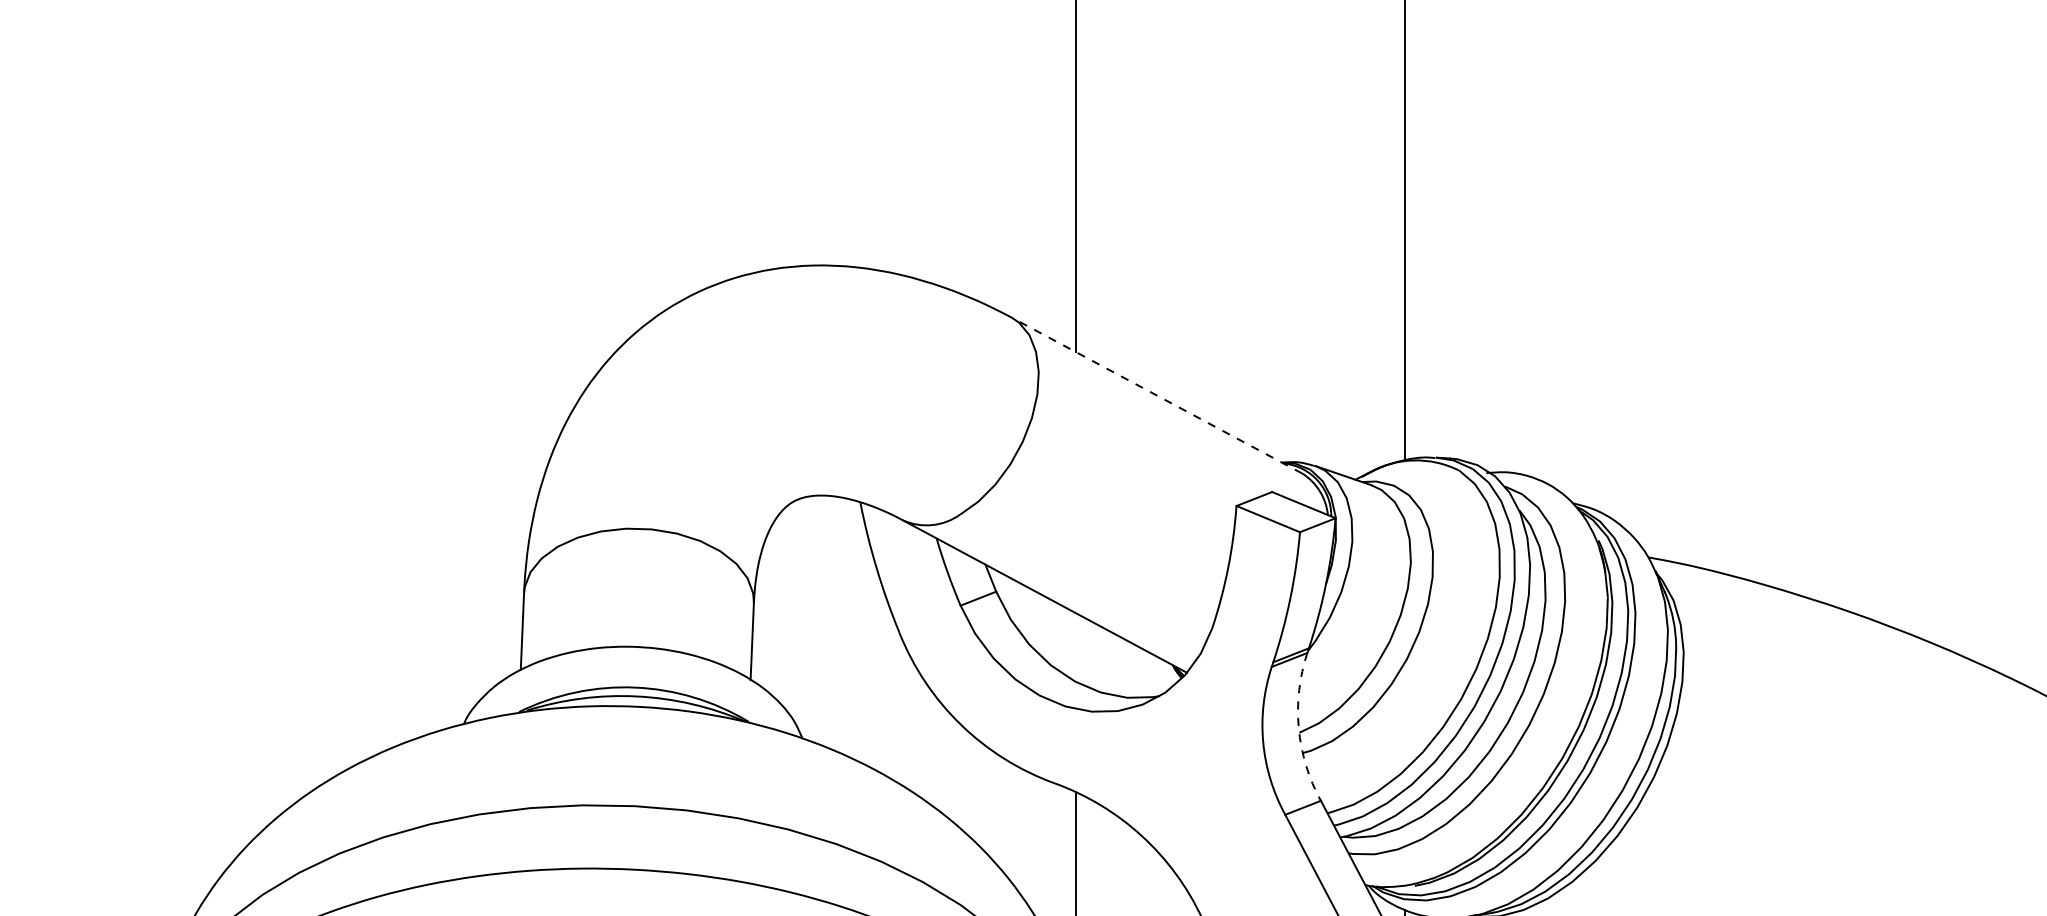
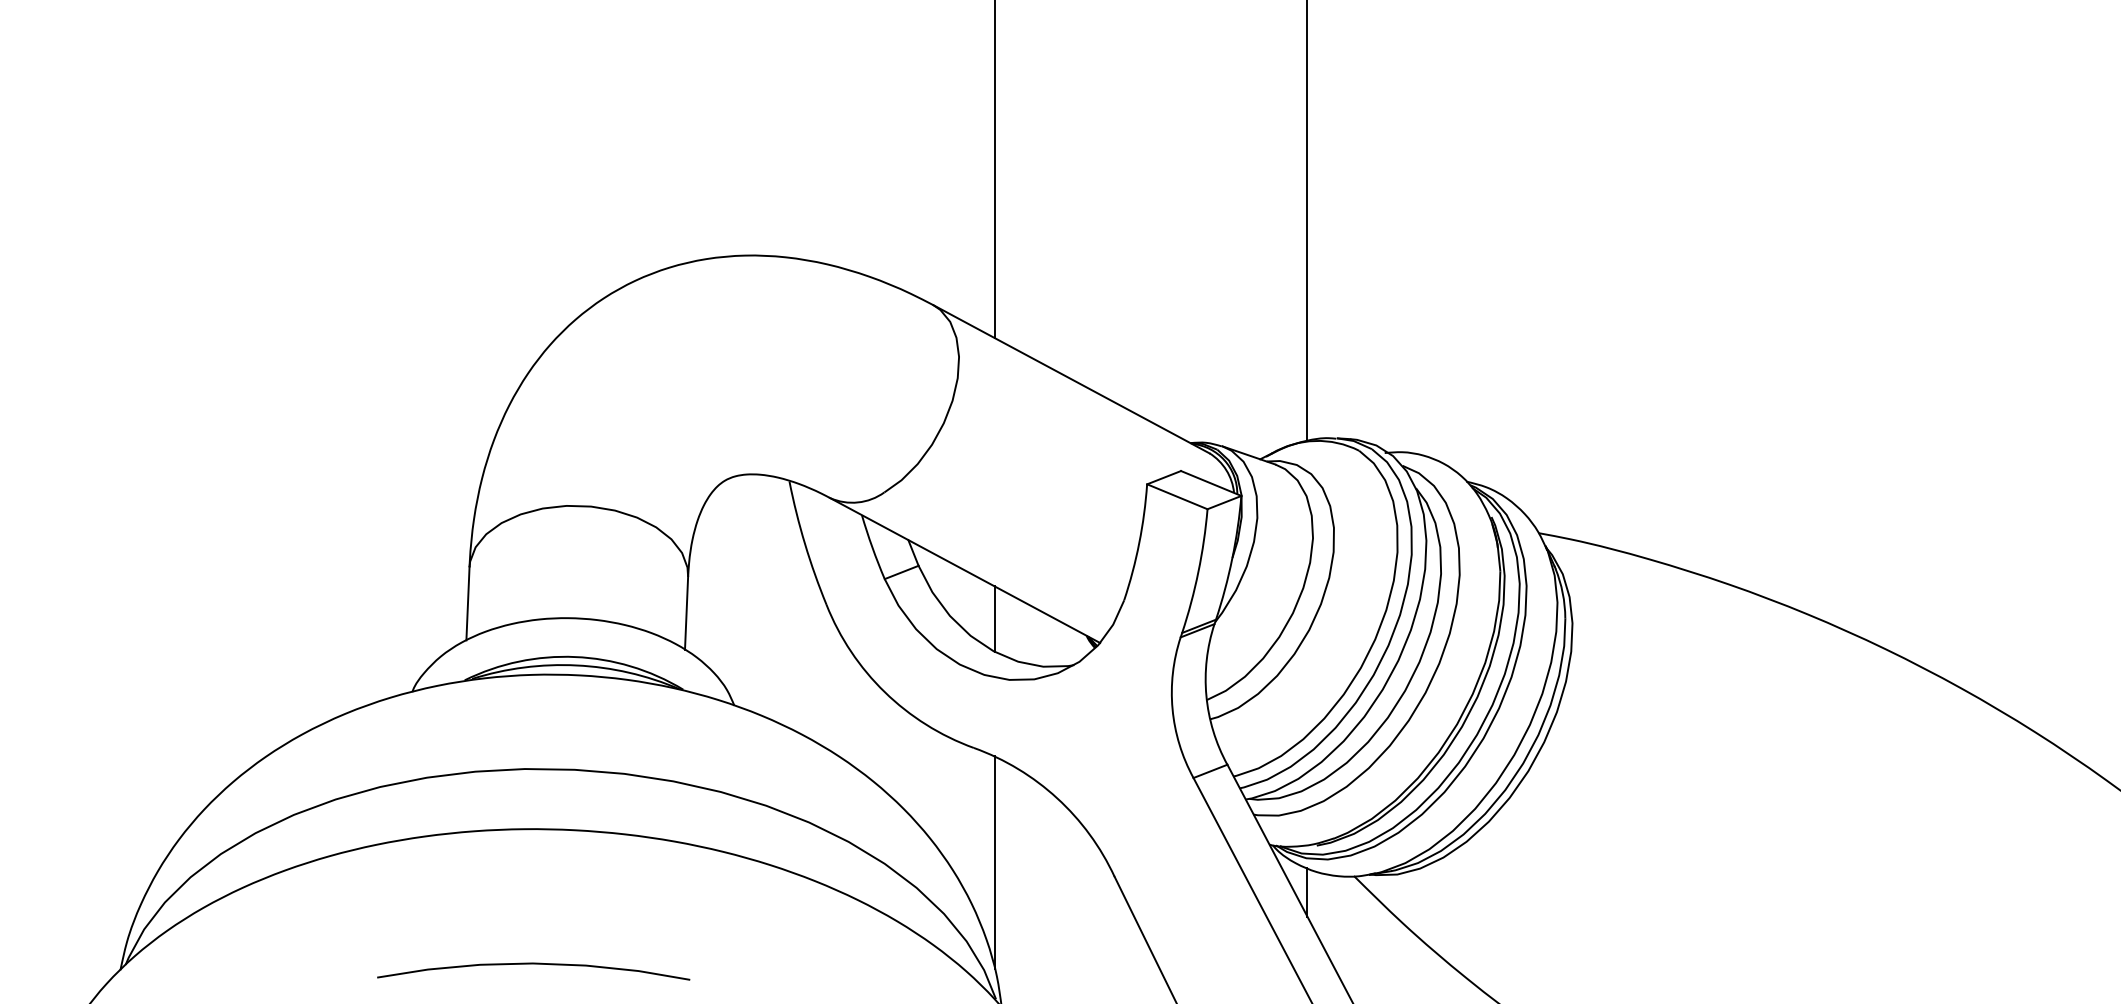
line: (1156, 395) -> (1071, 379), dashed -> solid
line: (1076, 647) -> (994, 618), added
arc: (1298, 728) -> (1206, 695), dashed -> solid

